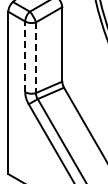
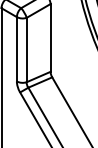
line: (25, 56) -> (17, 48), dashed -> solid
line: (36, 58) -> (27, 50), dashed -> solid

